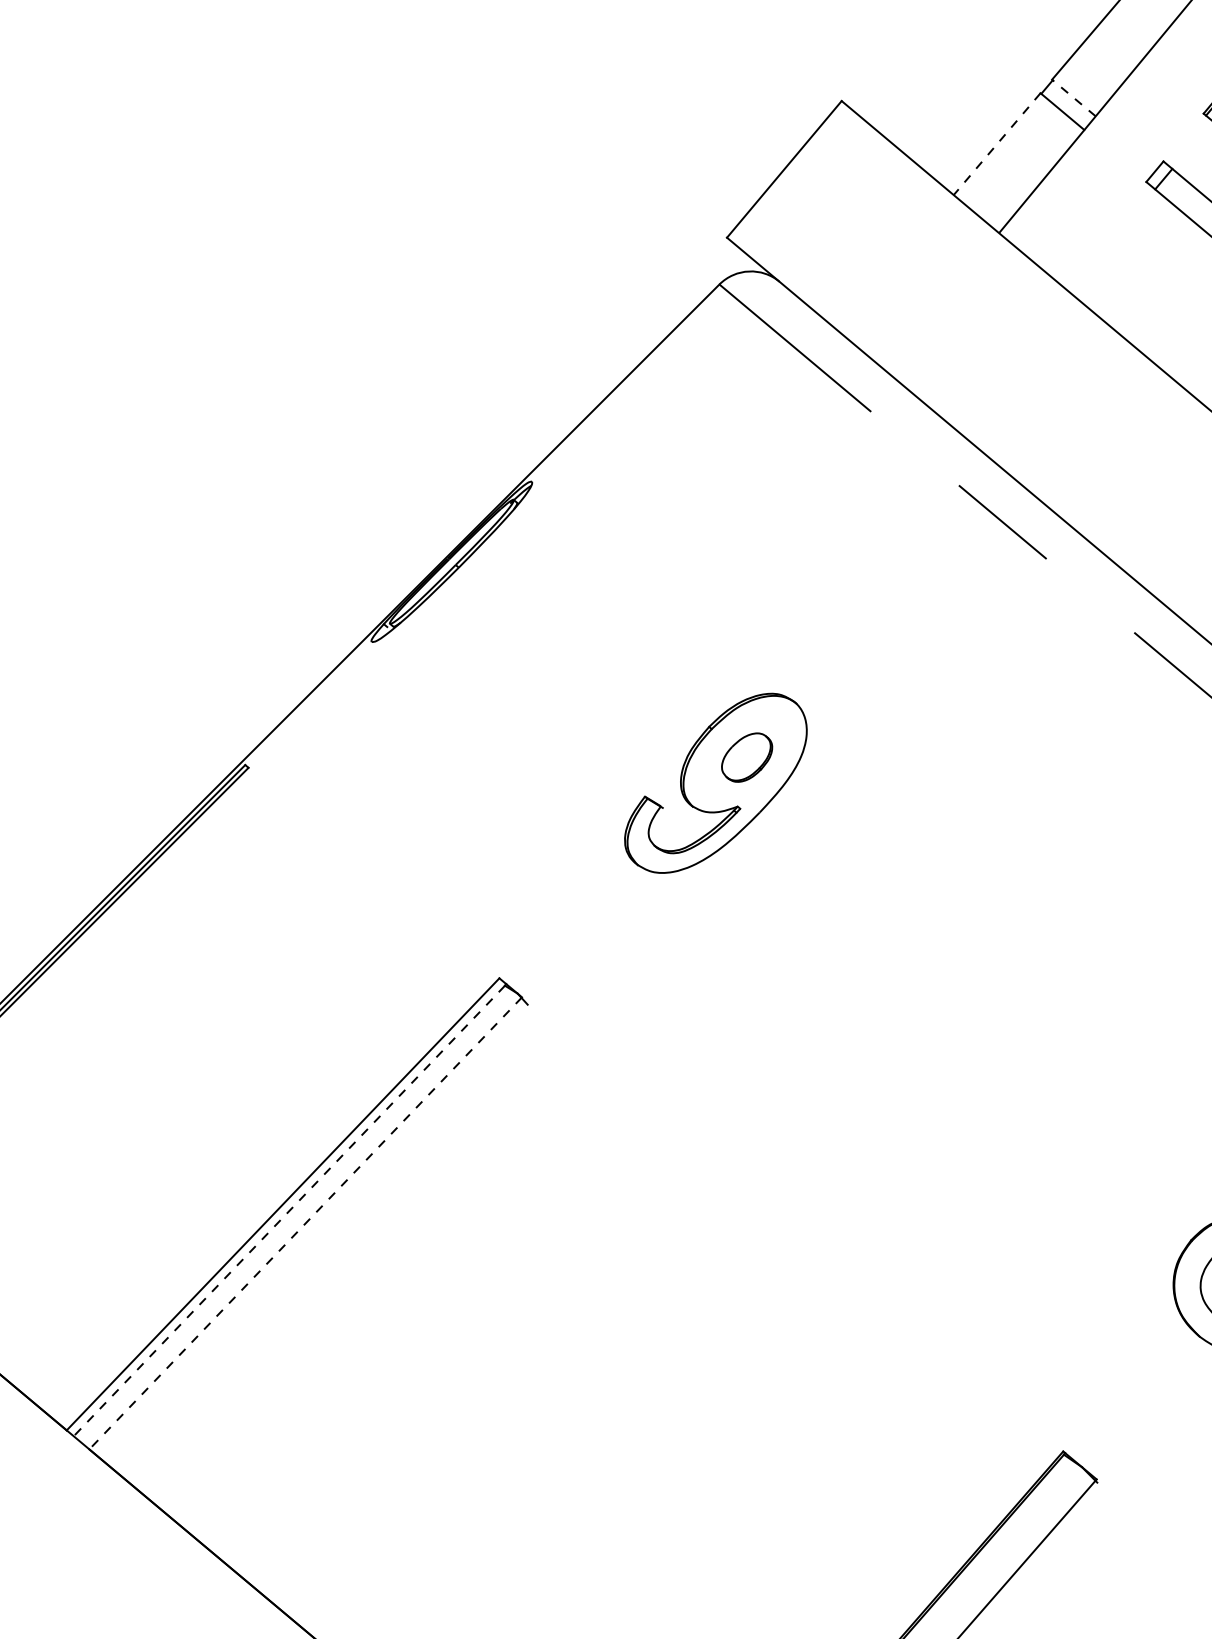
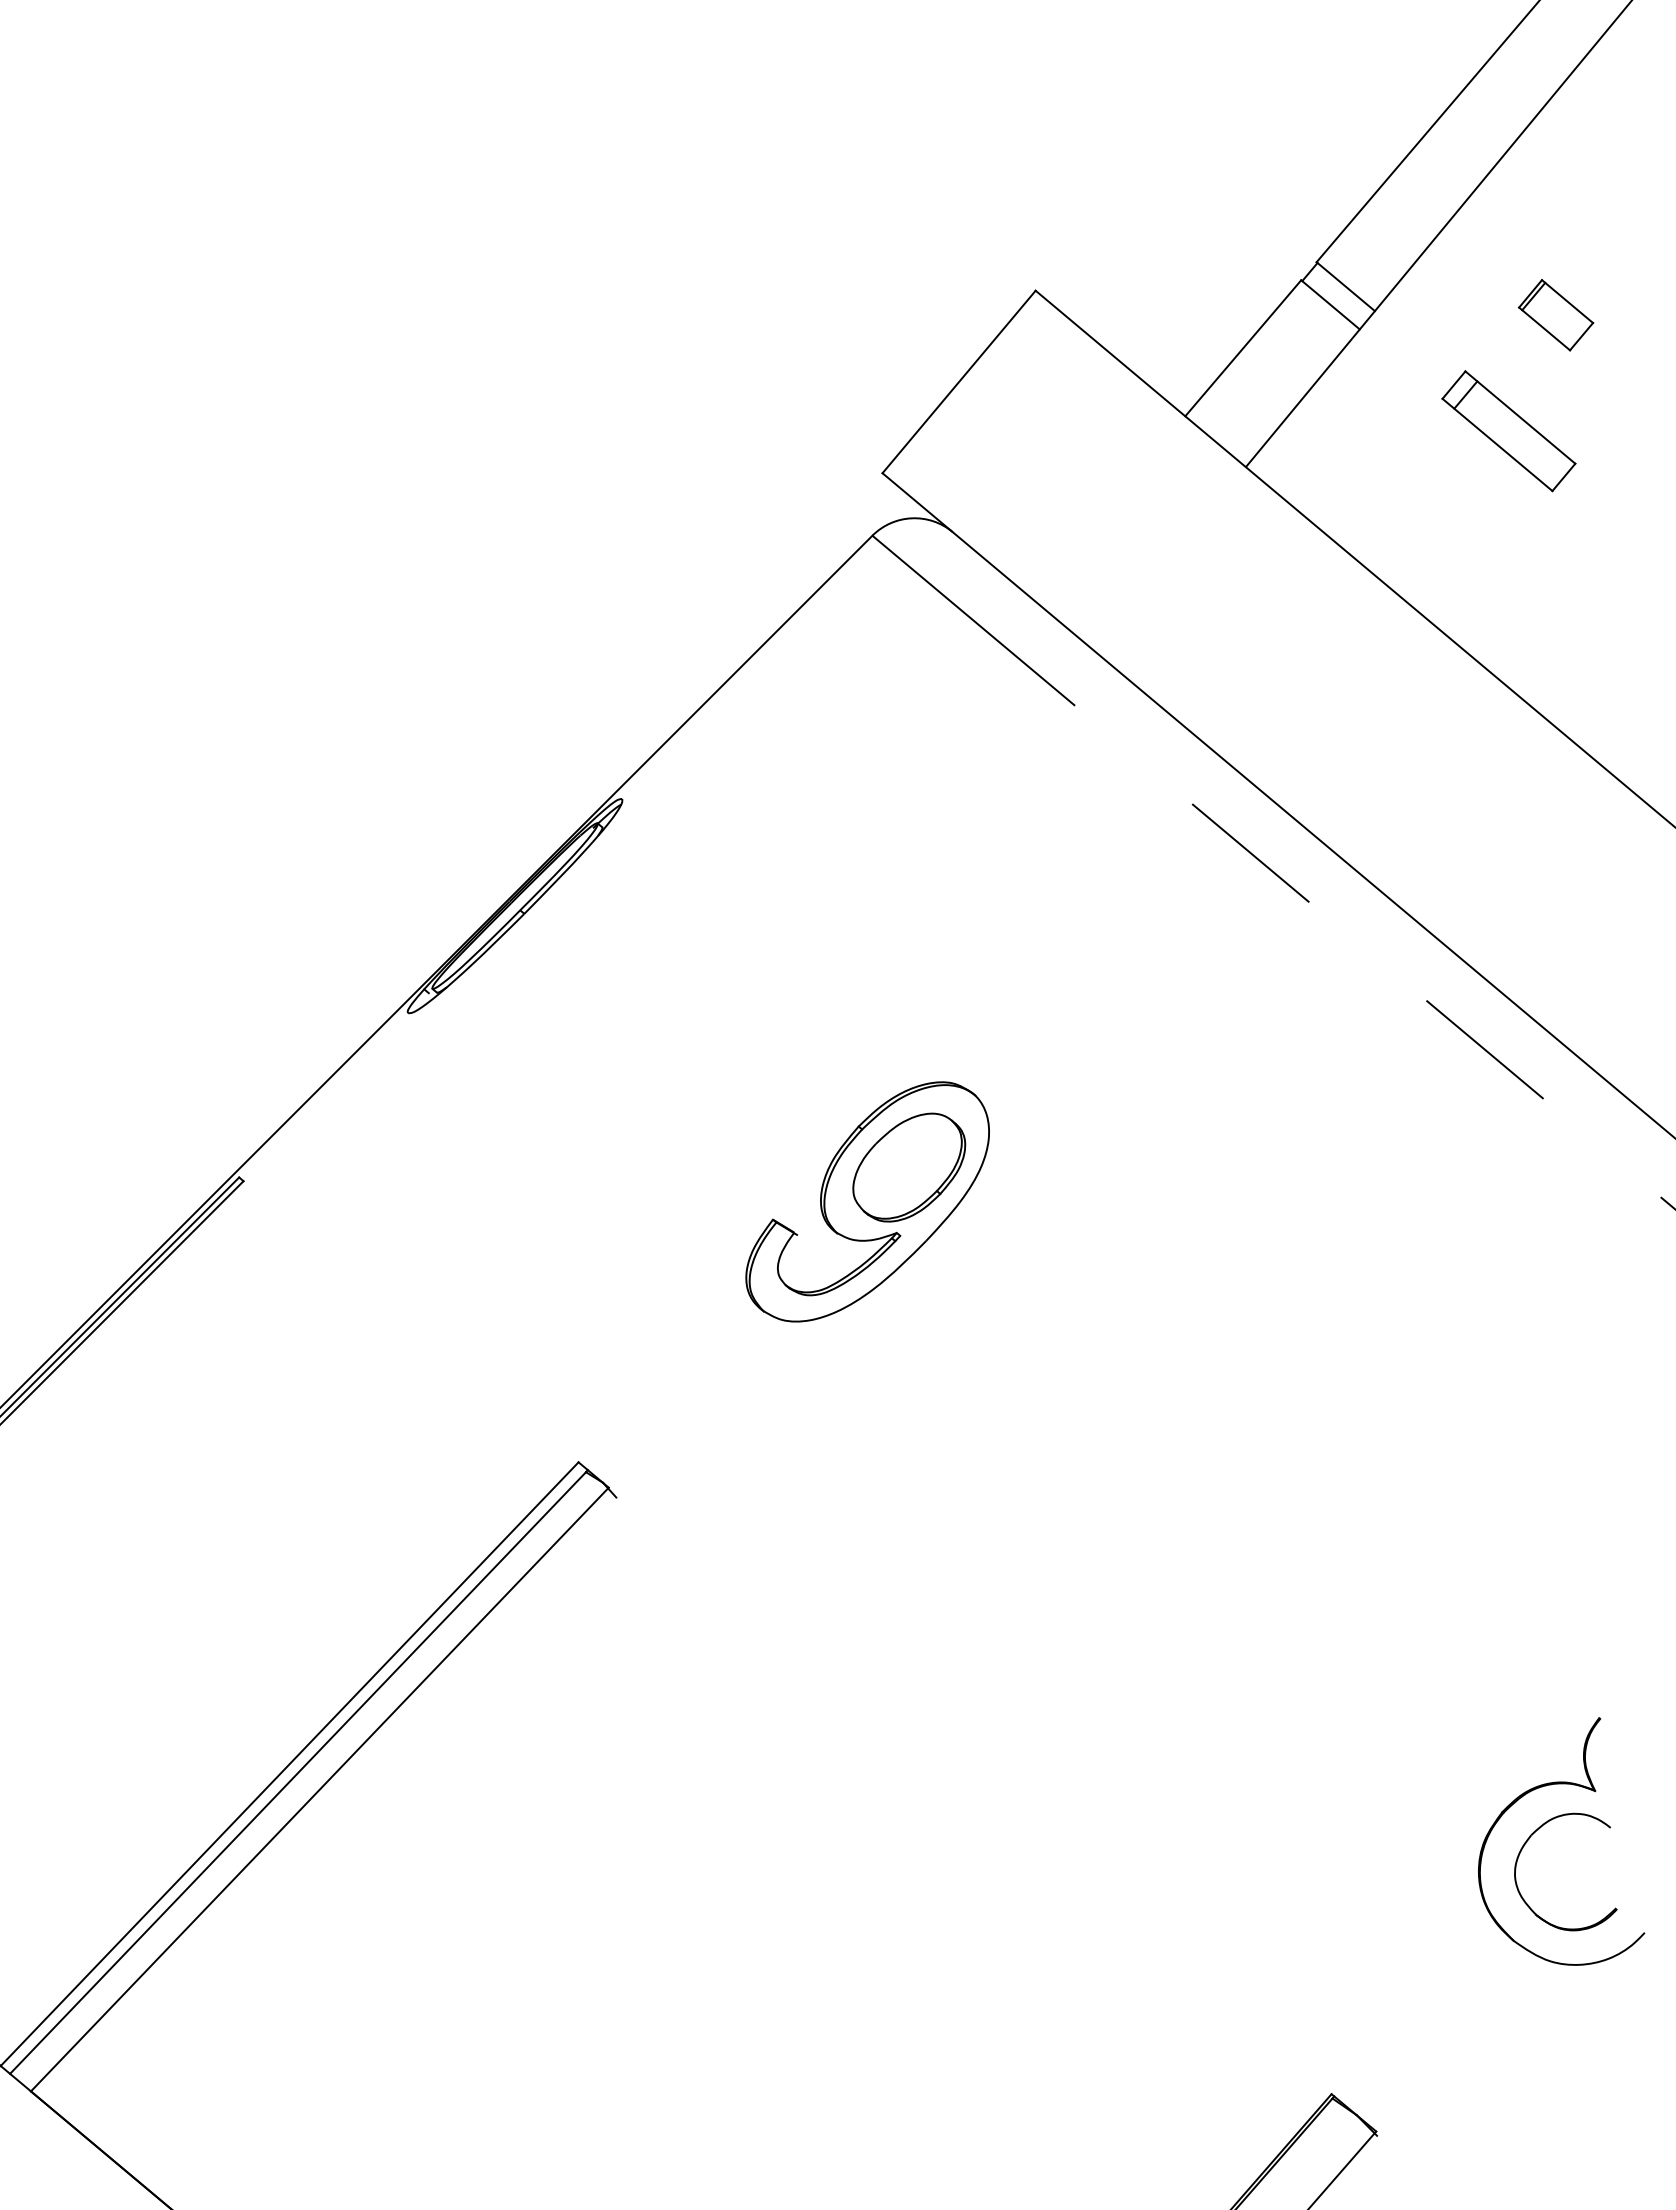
line: (1073, 97) -> (1345, 286), dashed -> solid
line: (996, 144) -> (1242, 348), dashed -> solid
part: (747, 757) -> (909, 1167), size x1.67
line: (288, 1211) -> (297, 1773), dashed -> solid
line: (305, 1223) -> (319, 1789), dashed -> solid

